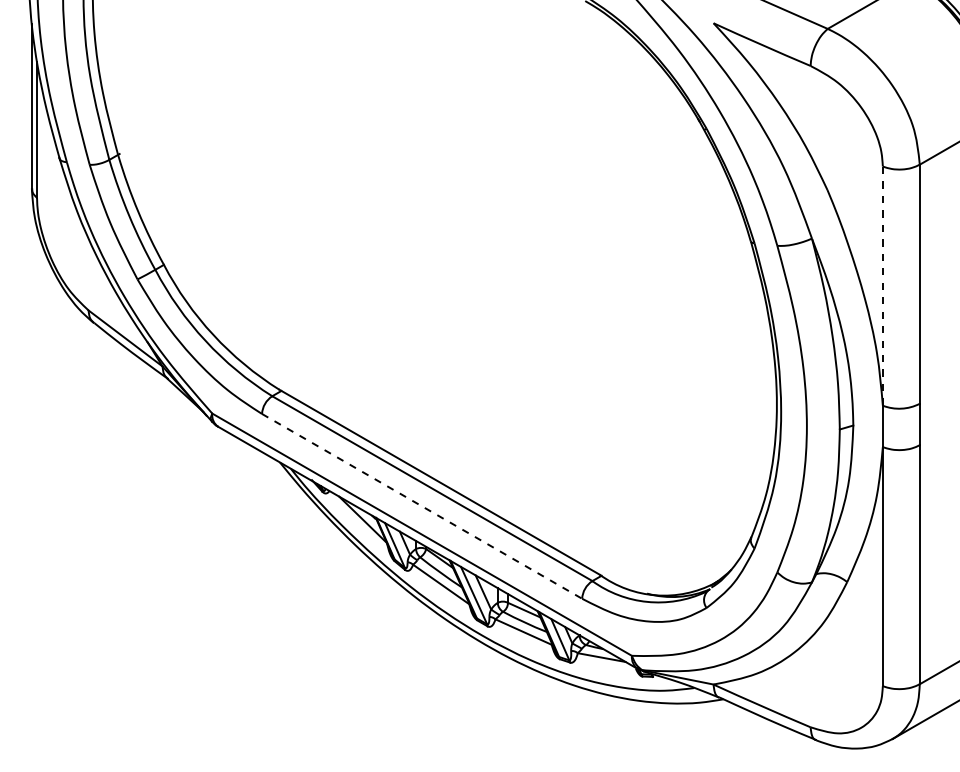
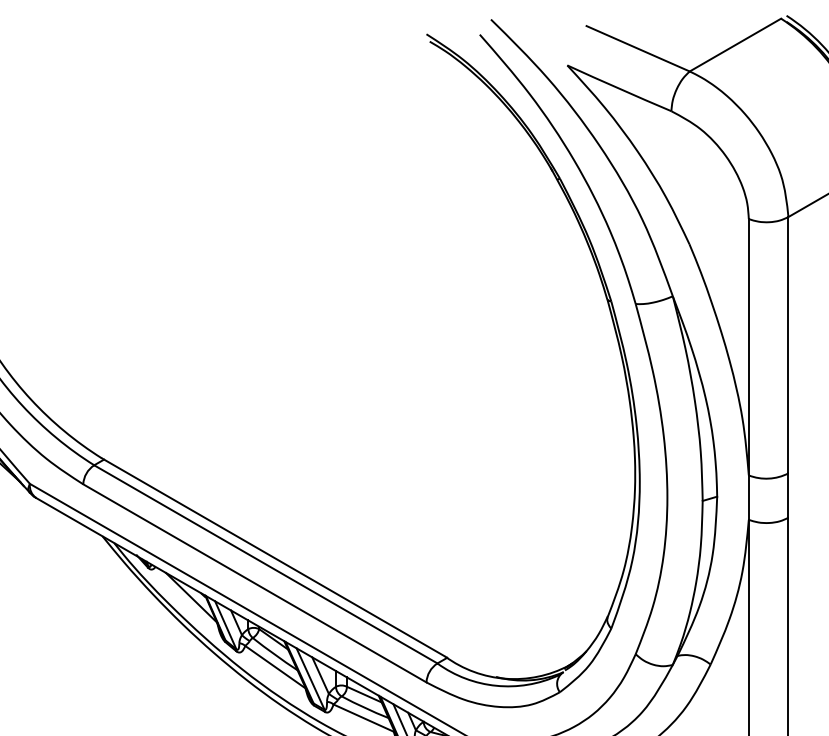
line: (882, 286) -> (748, 347), dashed -> solid
line: (422, 506) -> (255, 583), dashed -> solid

